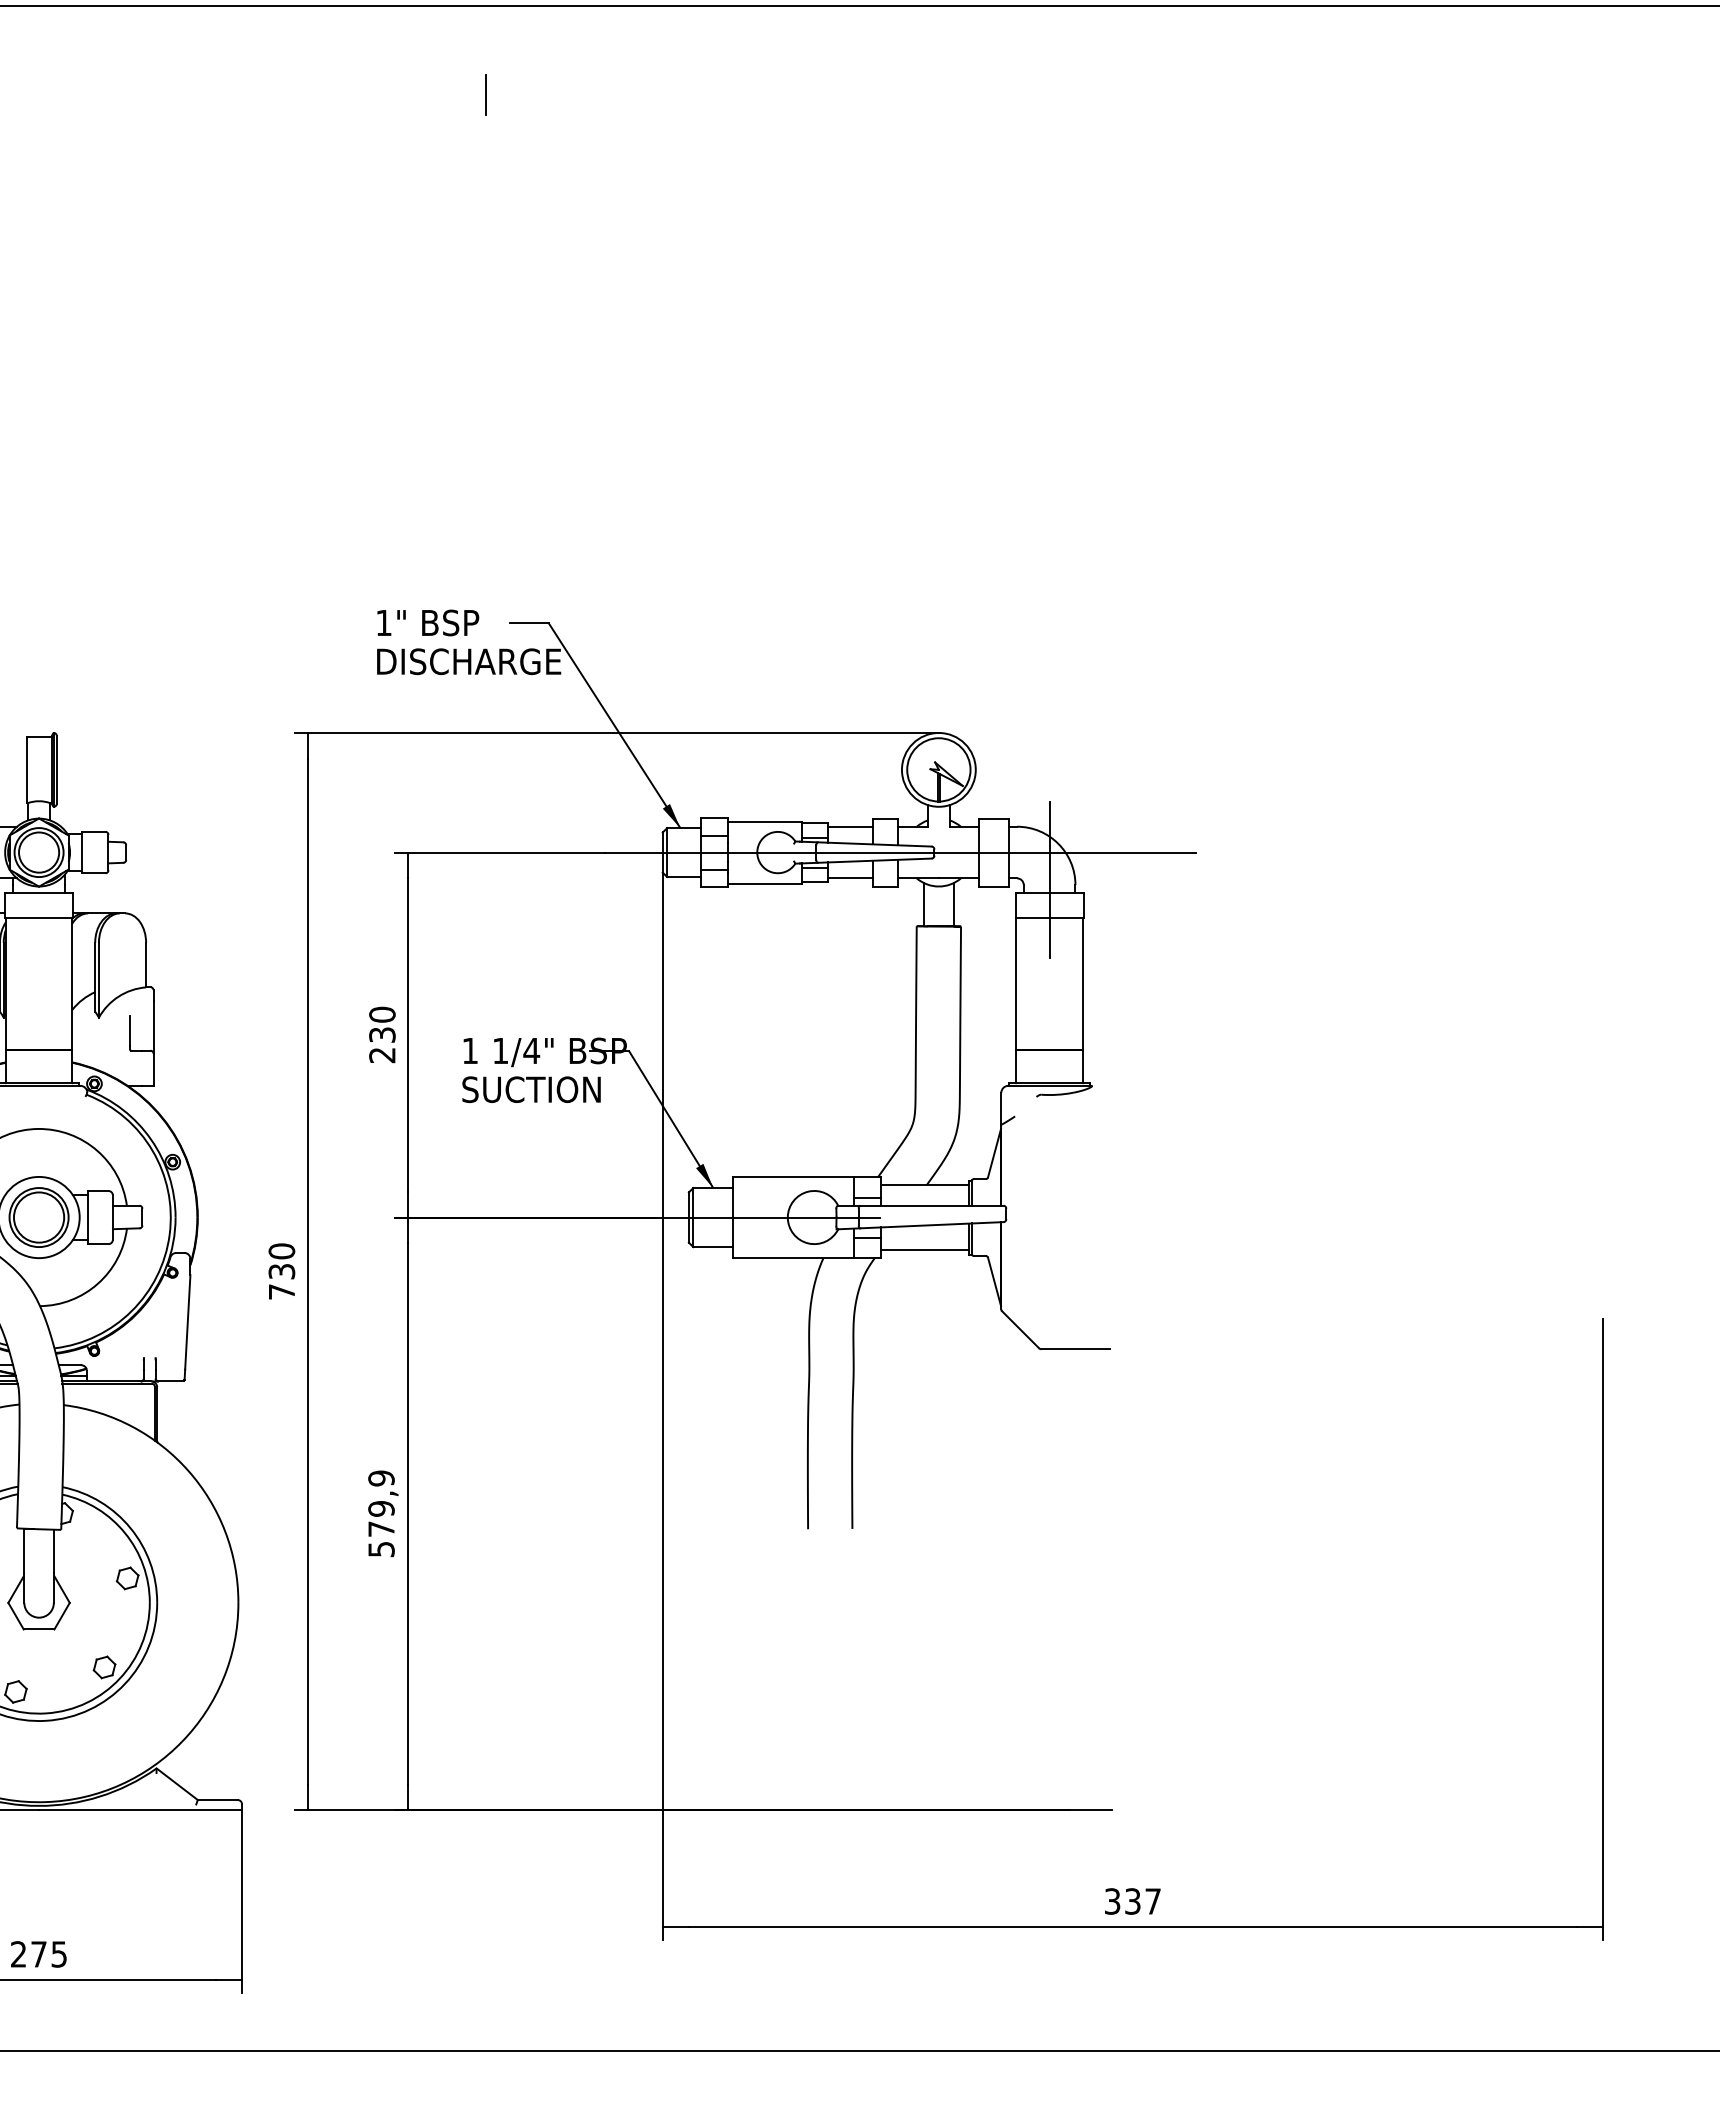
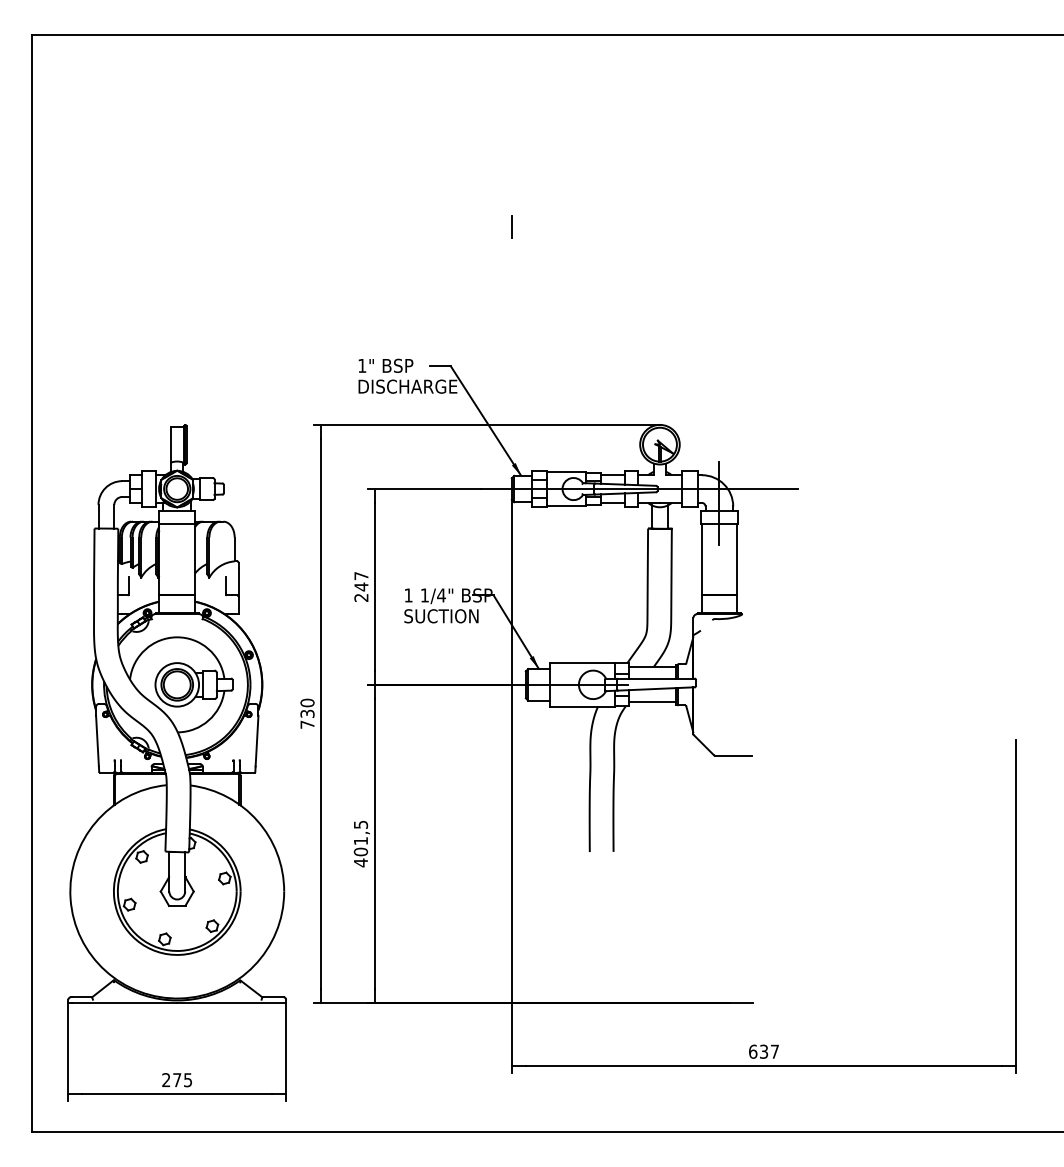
line: (485, 94) -> (511, 226), moved
text: (382, 1024) -> (361, 581), 230 -> 247
text: (380, 1513) -> (360, 843), 579,9 -> 401,5
text: (1113, 1901) -> (753, 1051), 337 -> 637

